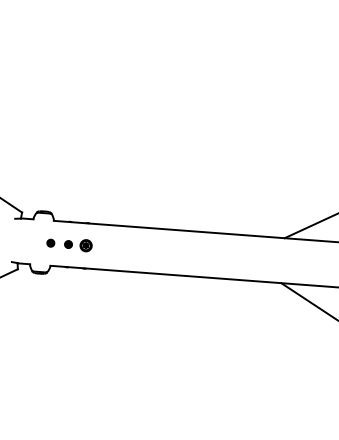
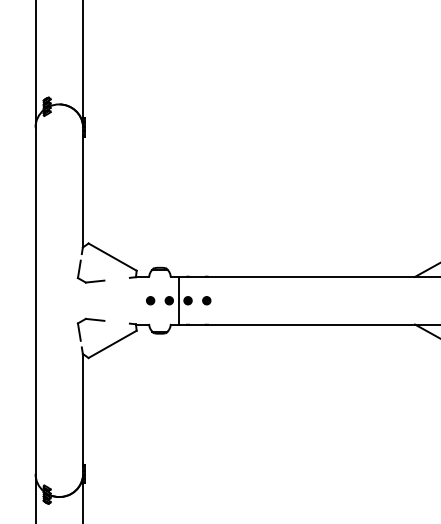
part: (33, 241) -> (150, 300), added
line: (59, 243) -> (178, 300), added
part: (85, 245) -> (206, 300), size x0.62

